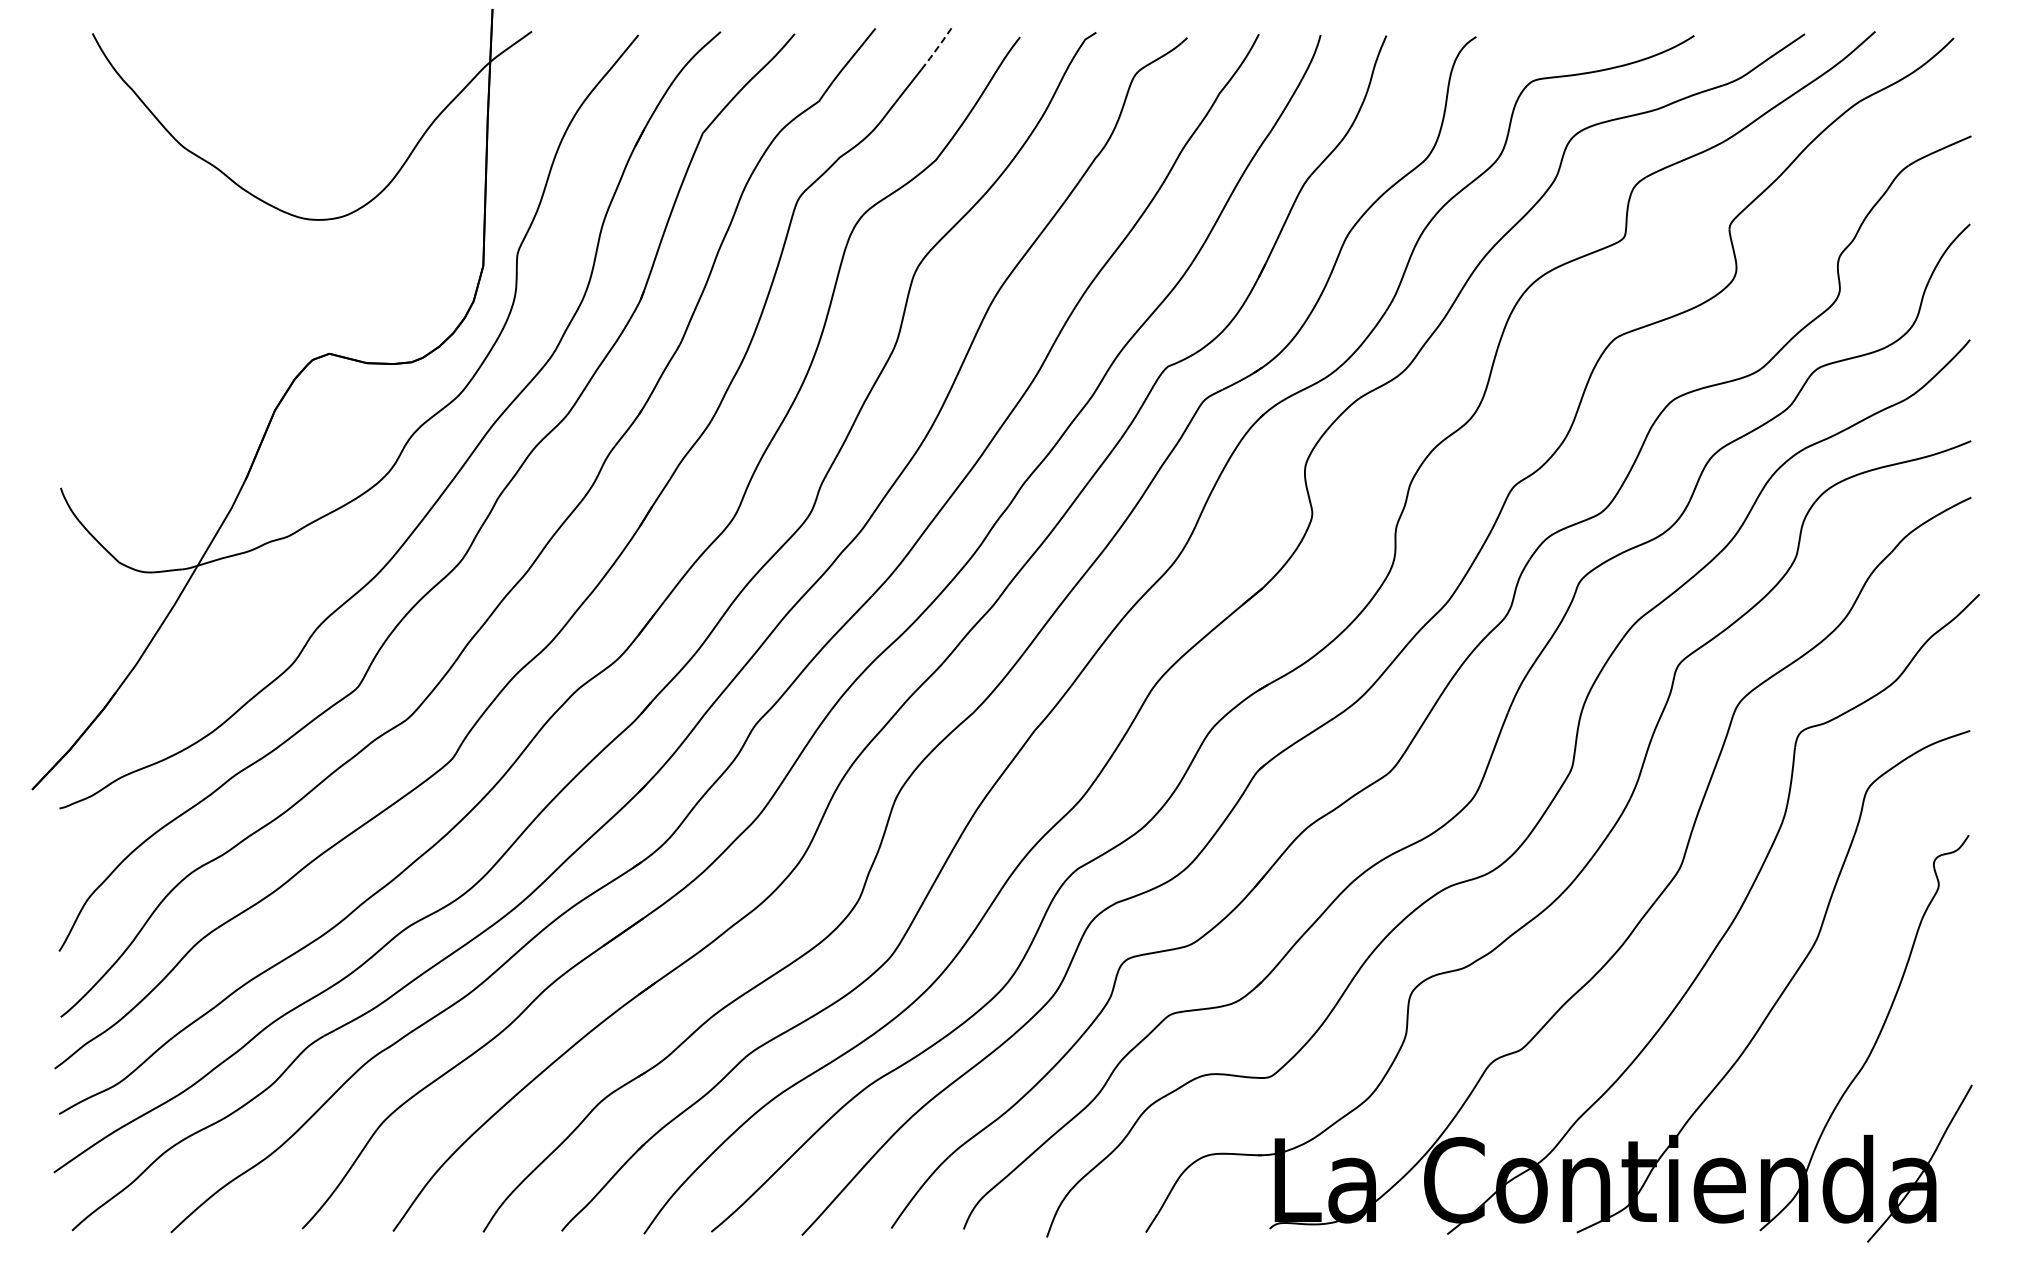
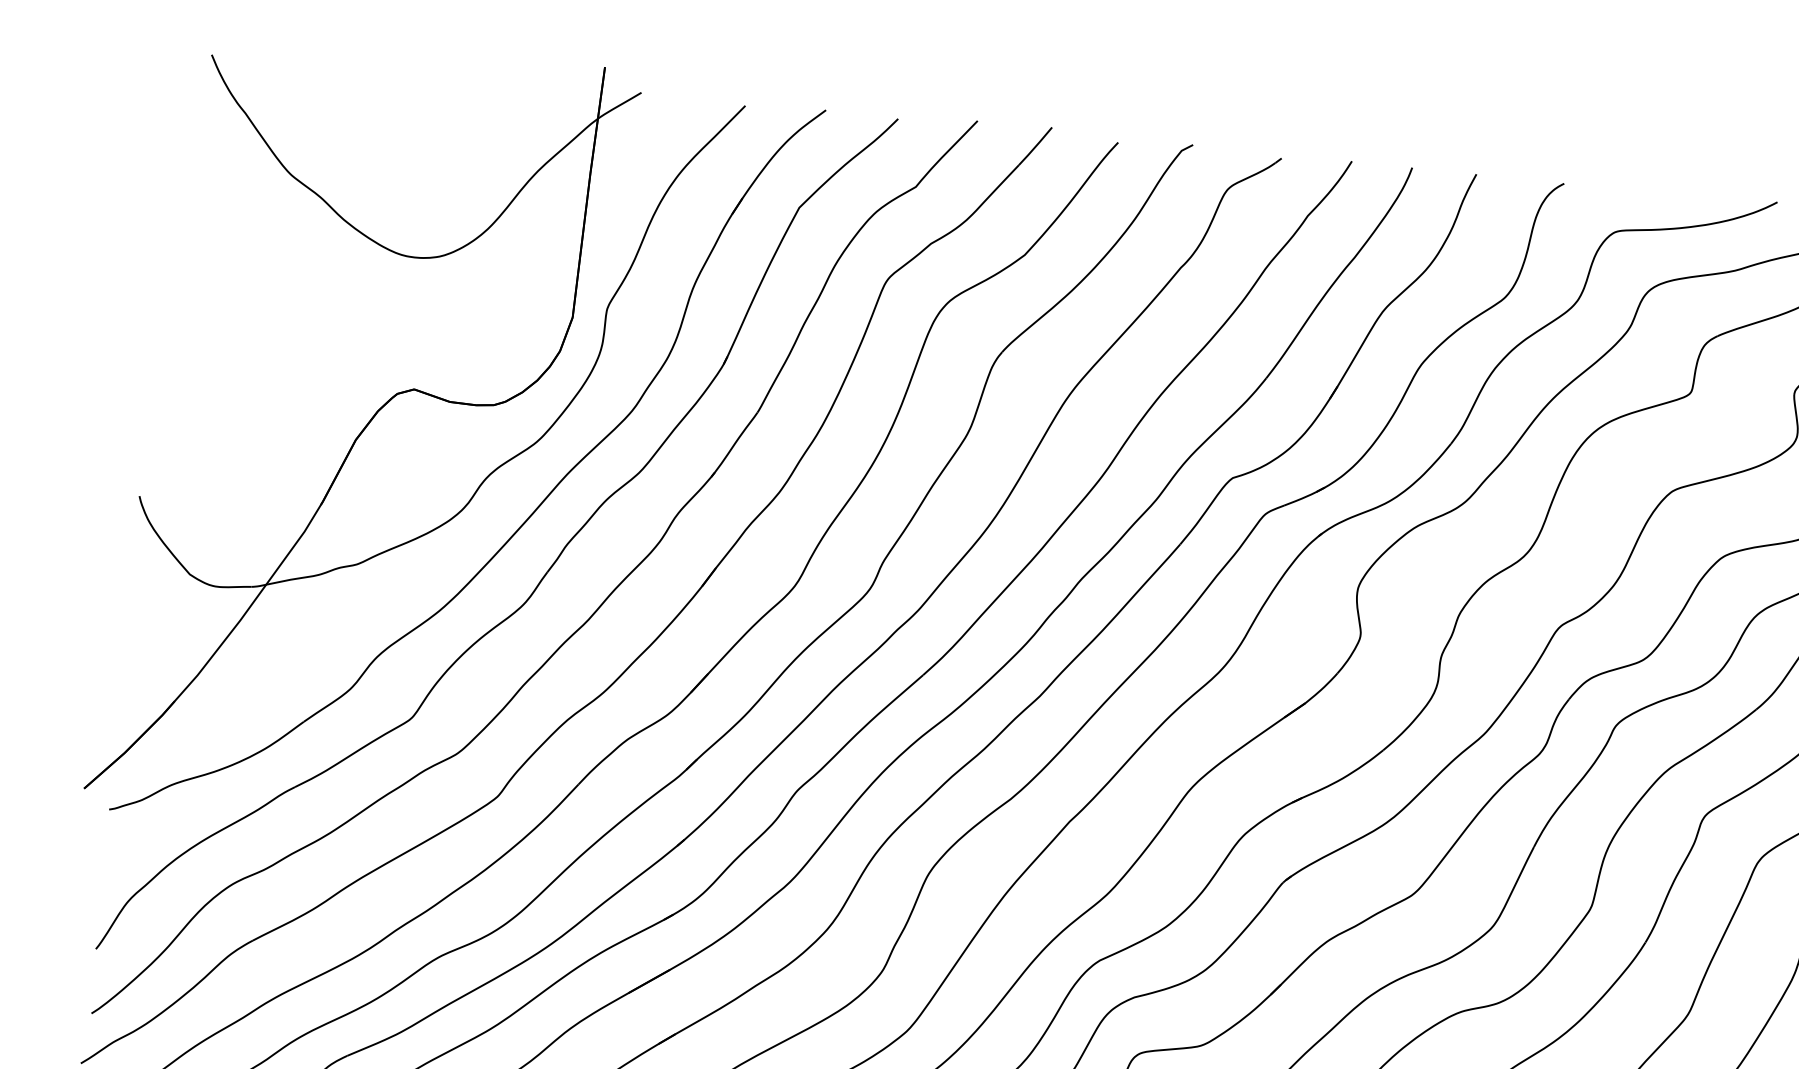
line: (936, 49) -> (1035, 146), dashed -> solid

